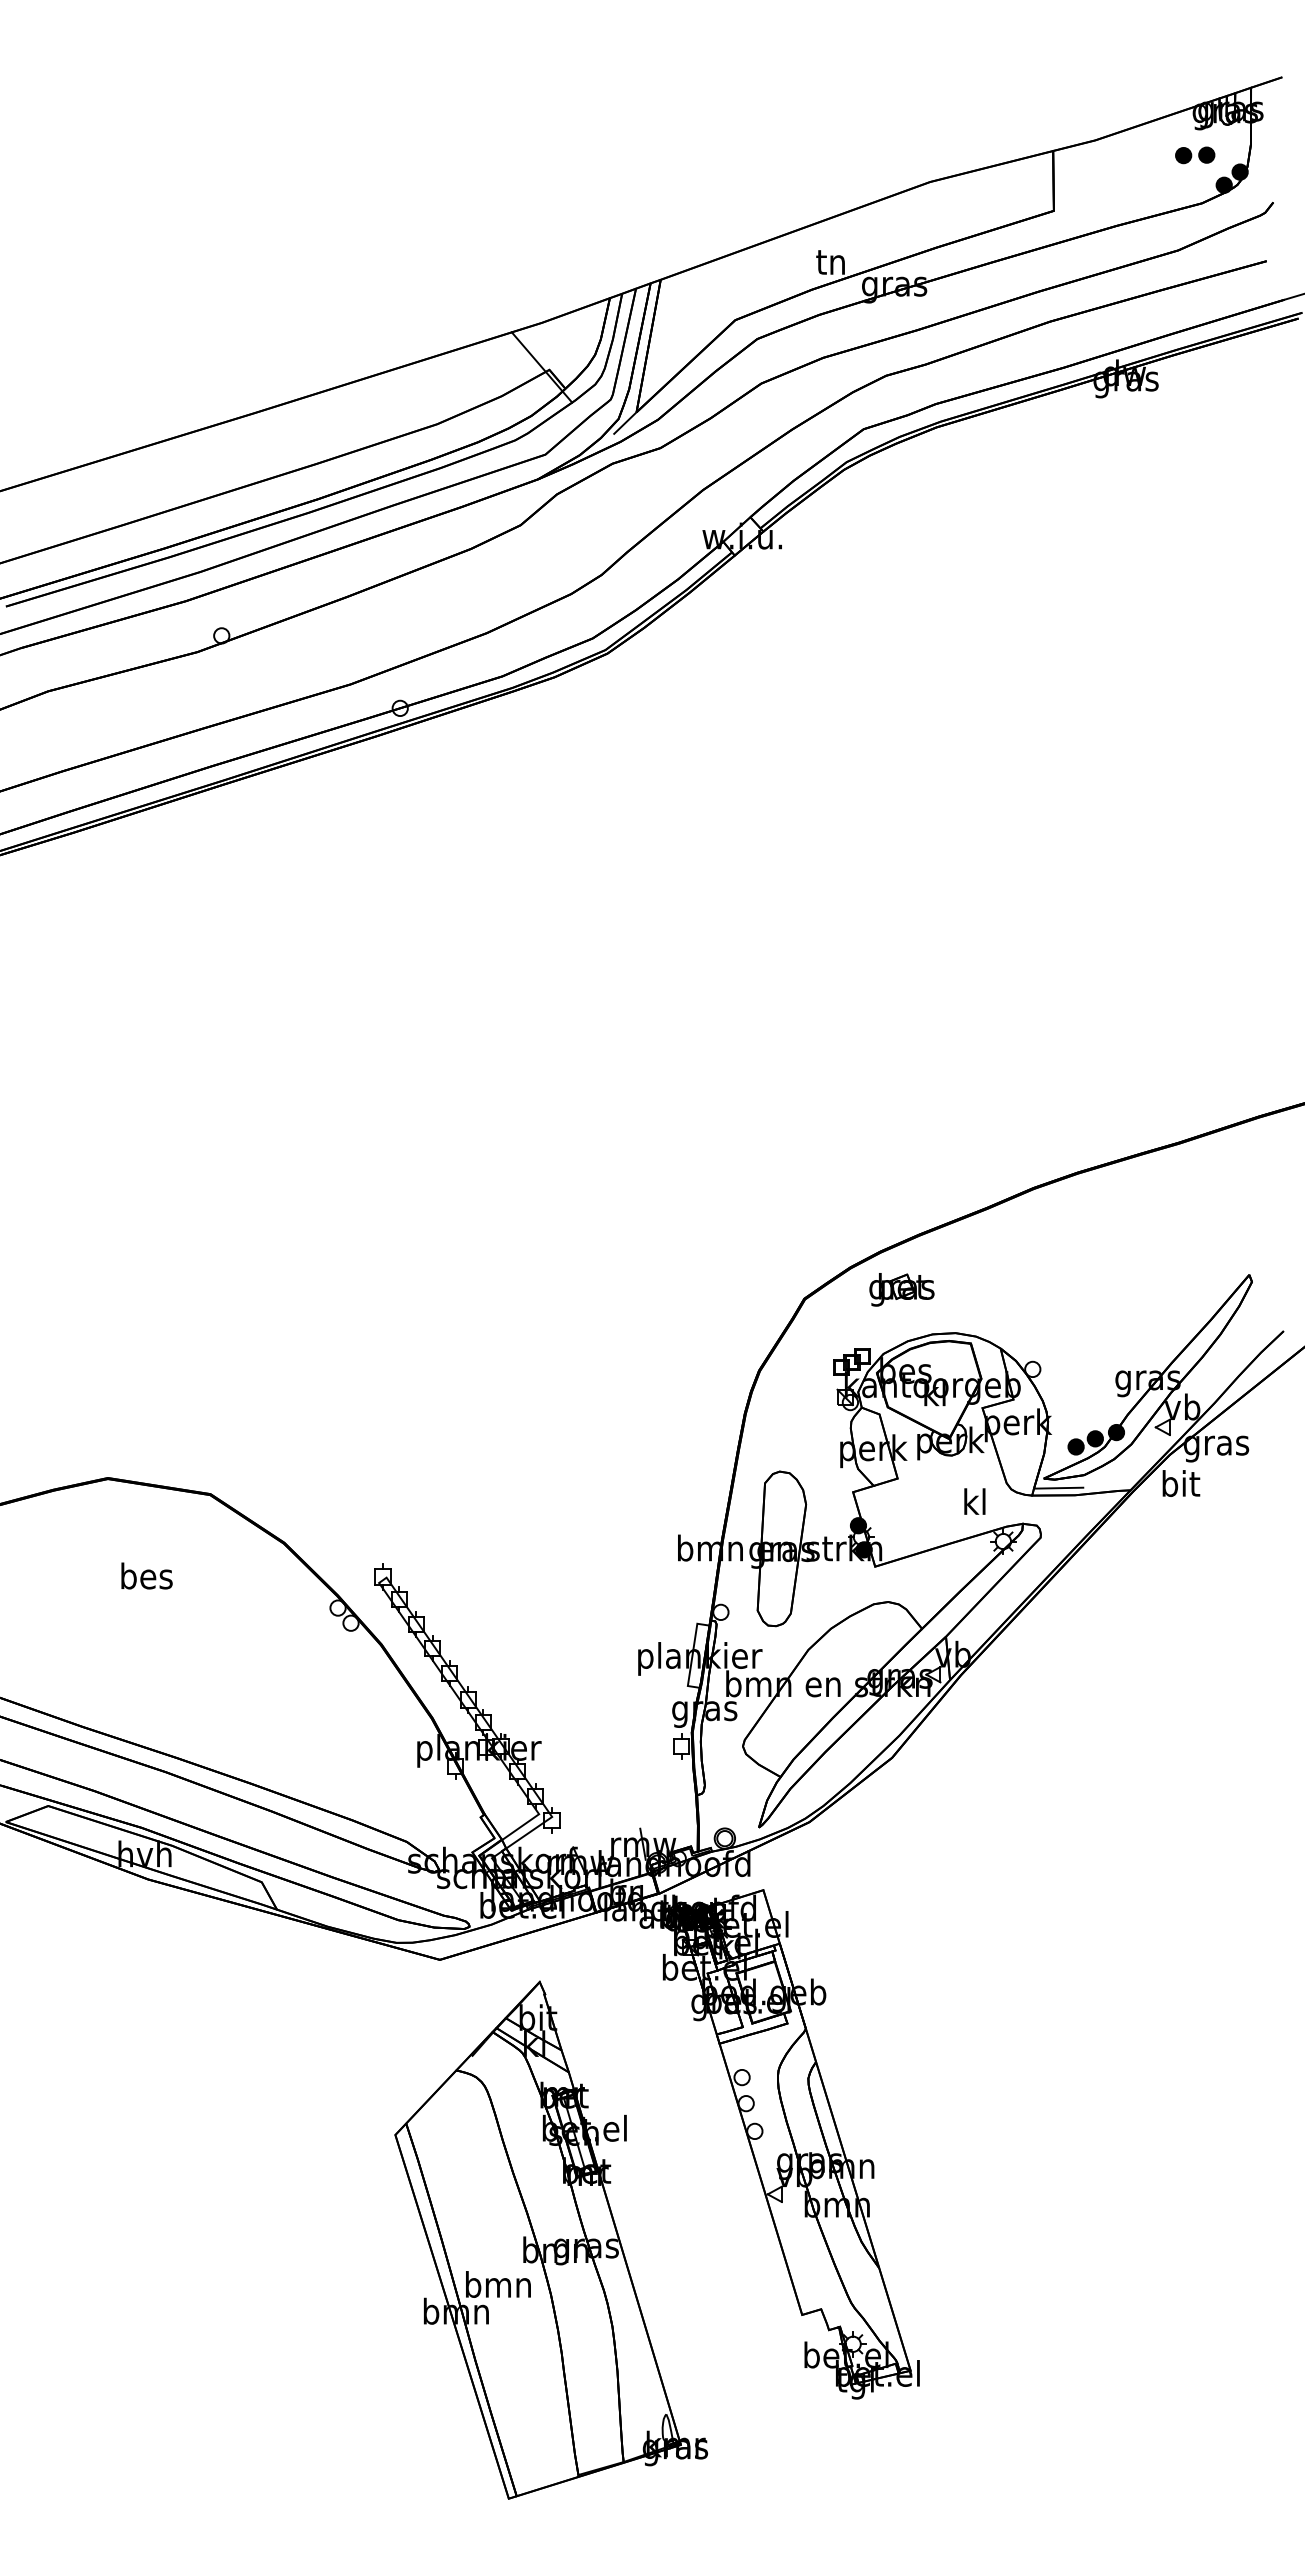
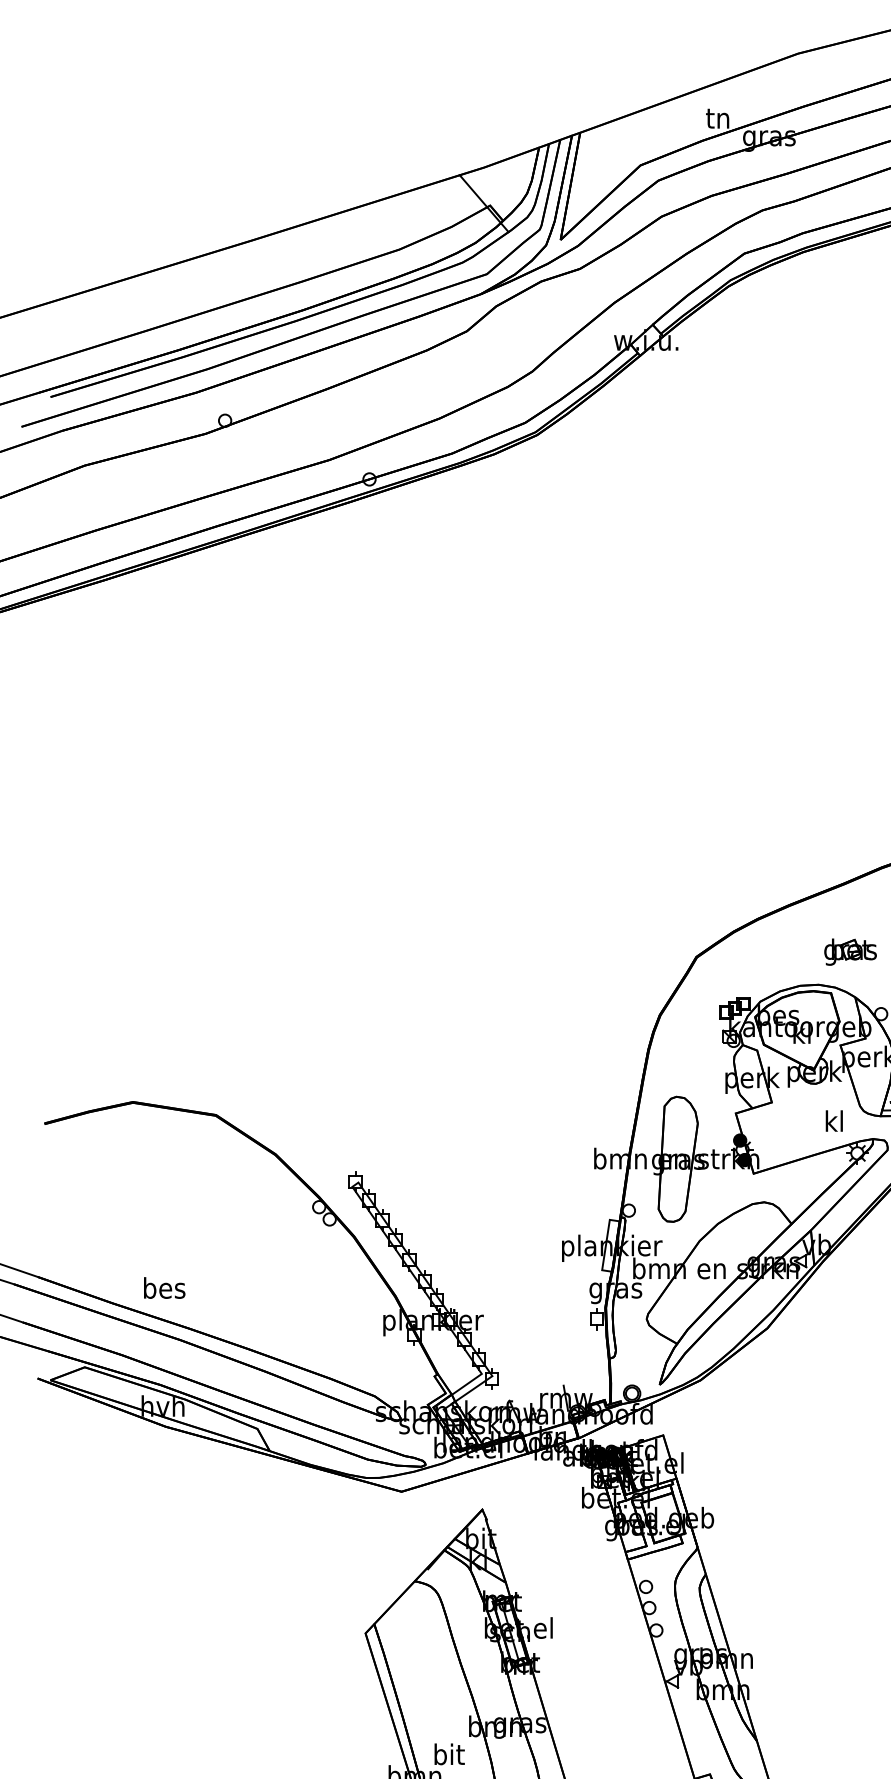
line: (624, 423) -> (550, 248), removed
part: (901, 1289) -> (850, 951), moved
text: (146, 1575) -> (164, 1287), moved
text: (498, 2284) -> (448, 1754), bmn -> bit

